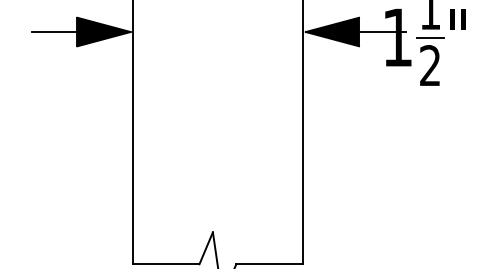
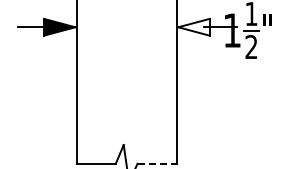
fill: (331, 30) -> (193, 26), removed
line: (270, 263) -> (157, 163), solid -> dashed

